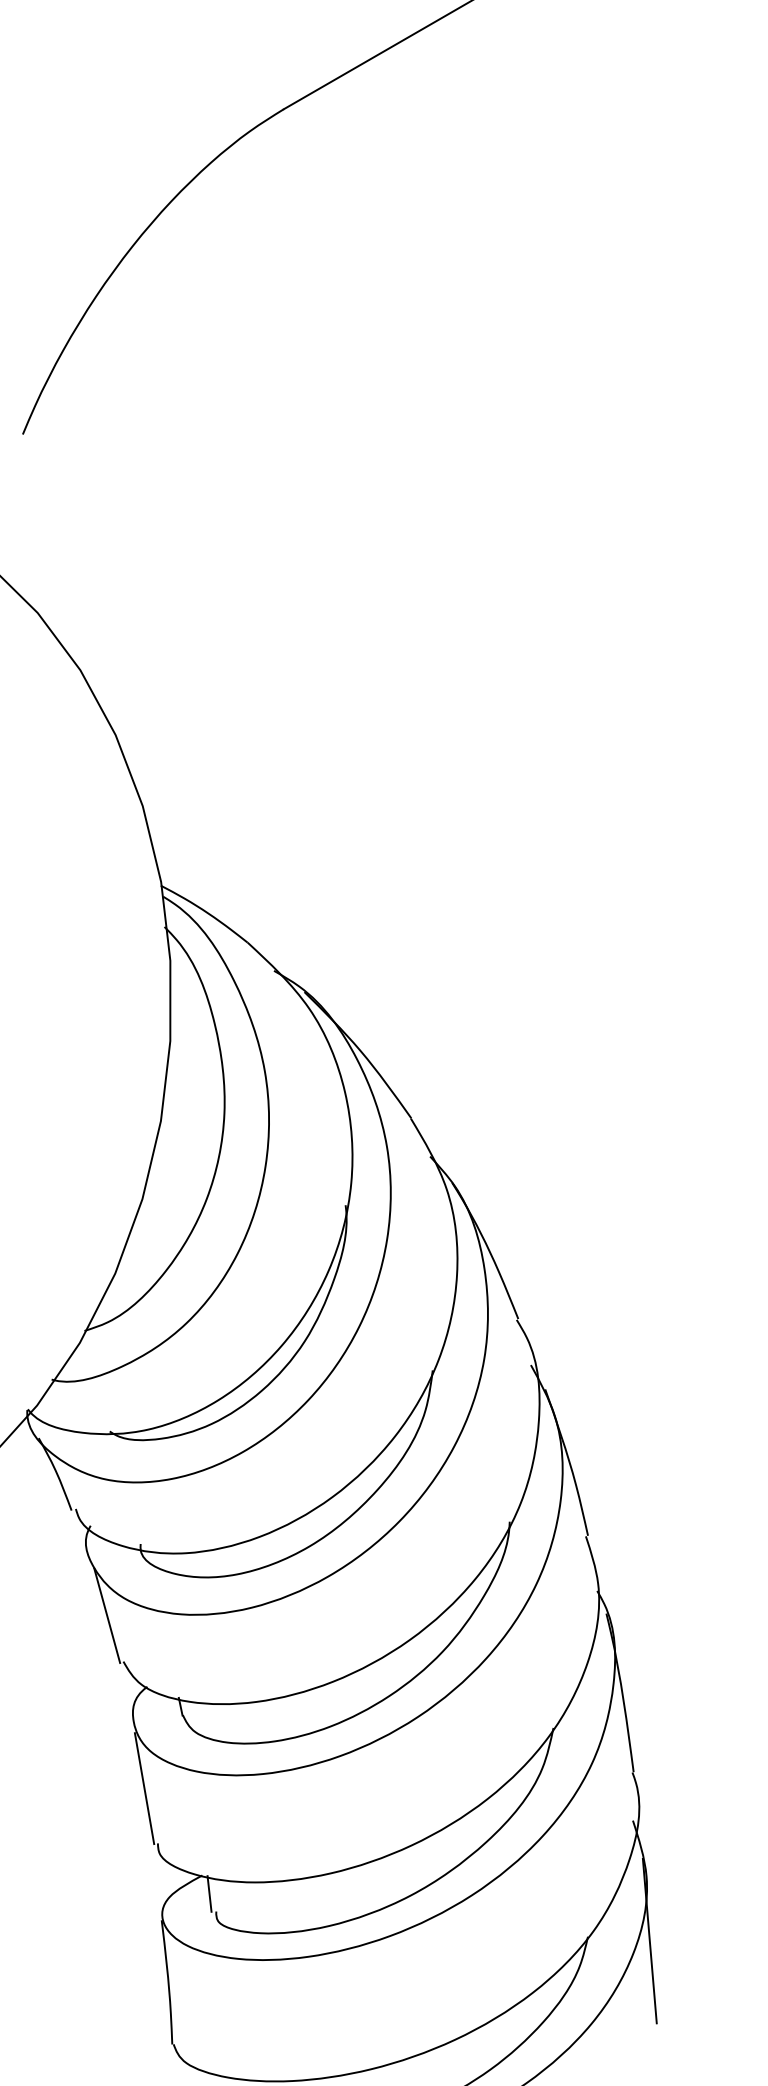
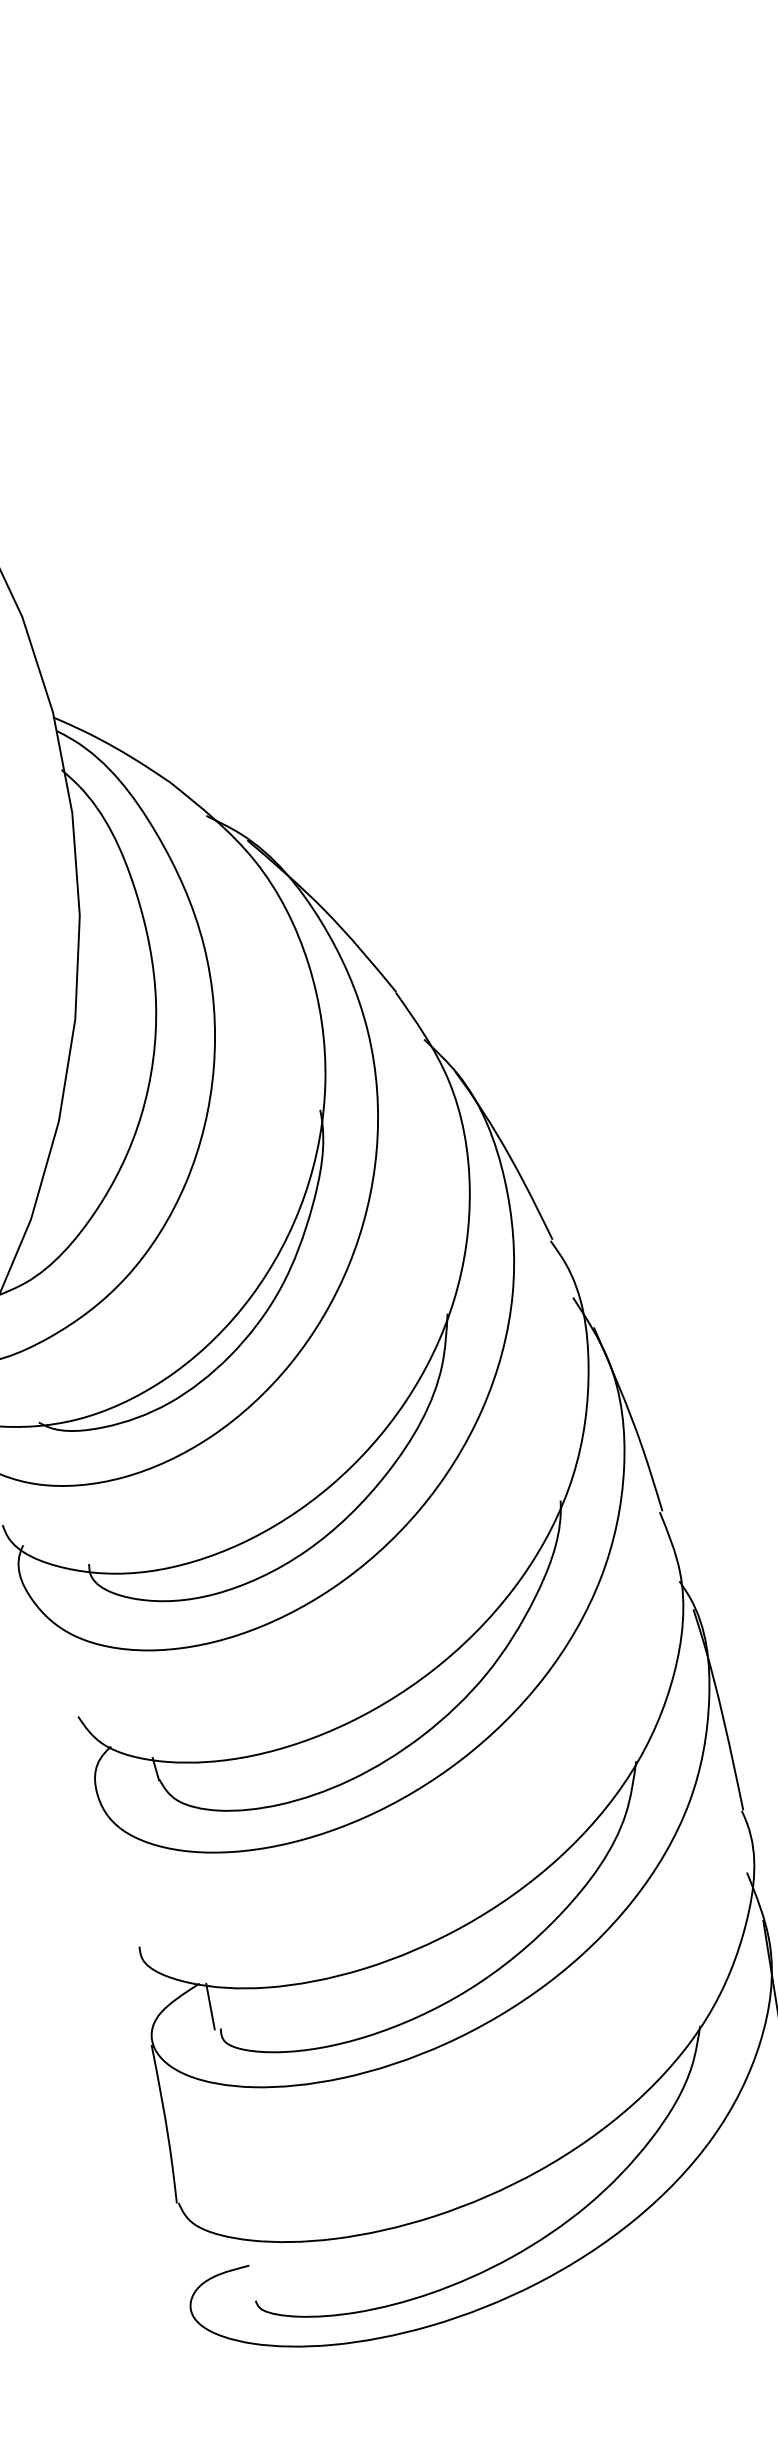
line: (107, 1615) -> (53, 1658), removed
line: (144, 1788) -> (117, 1877), removed

